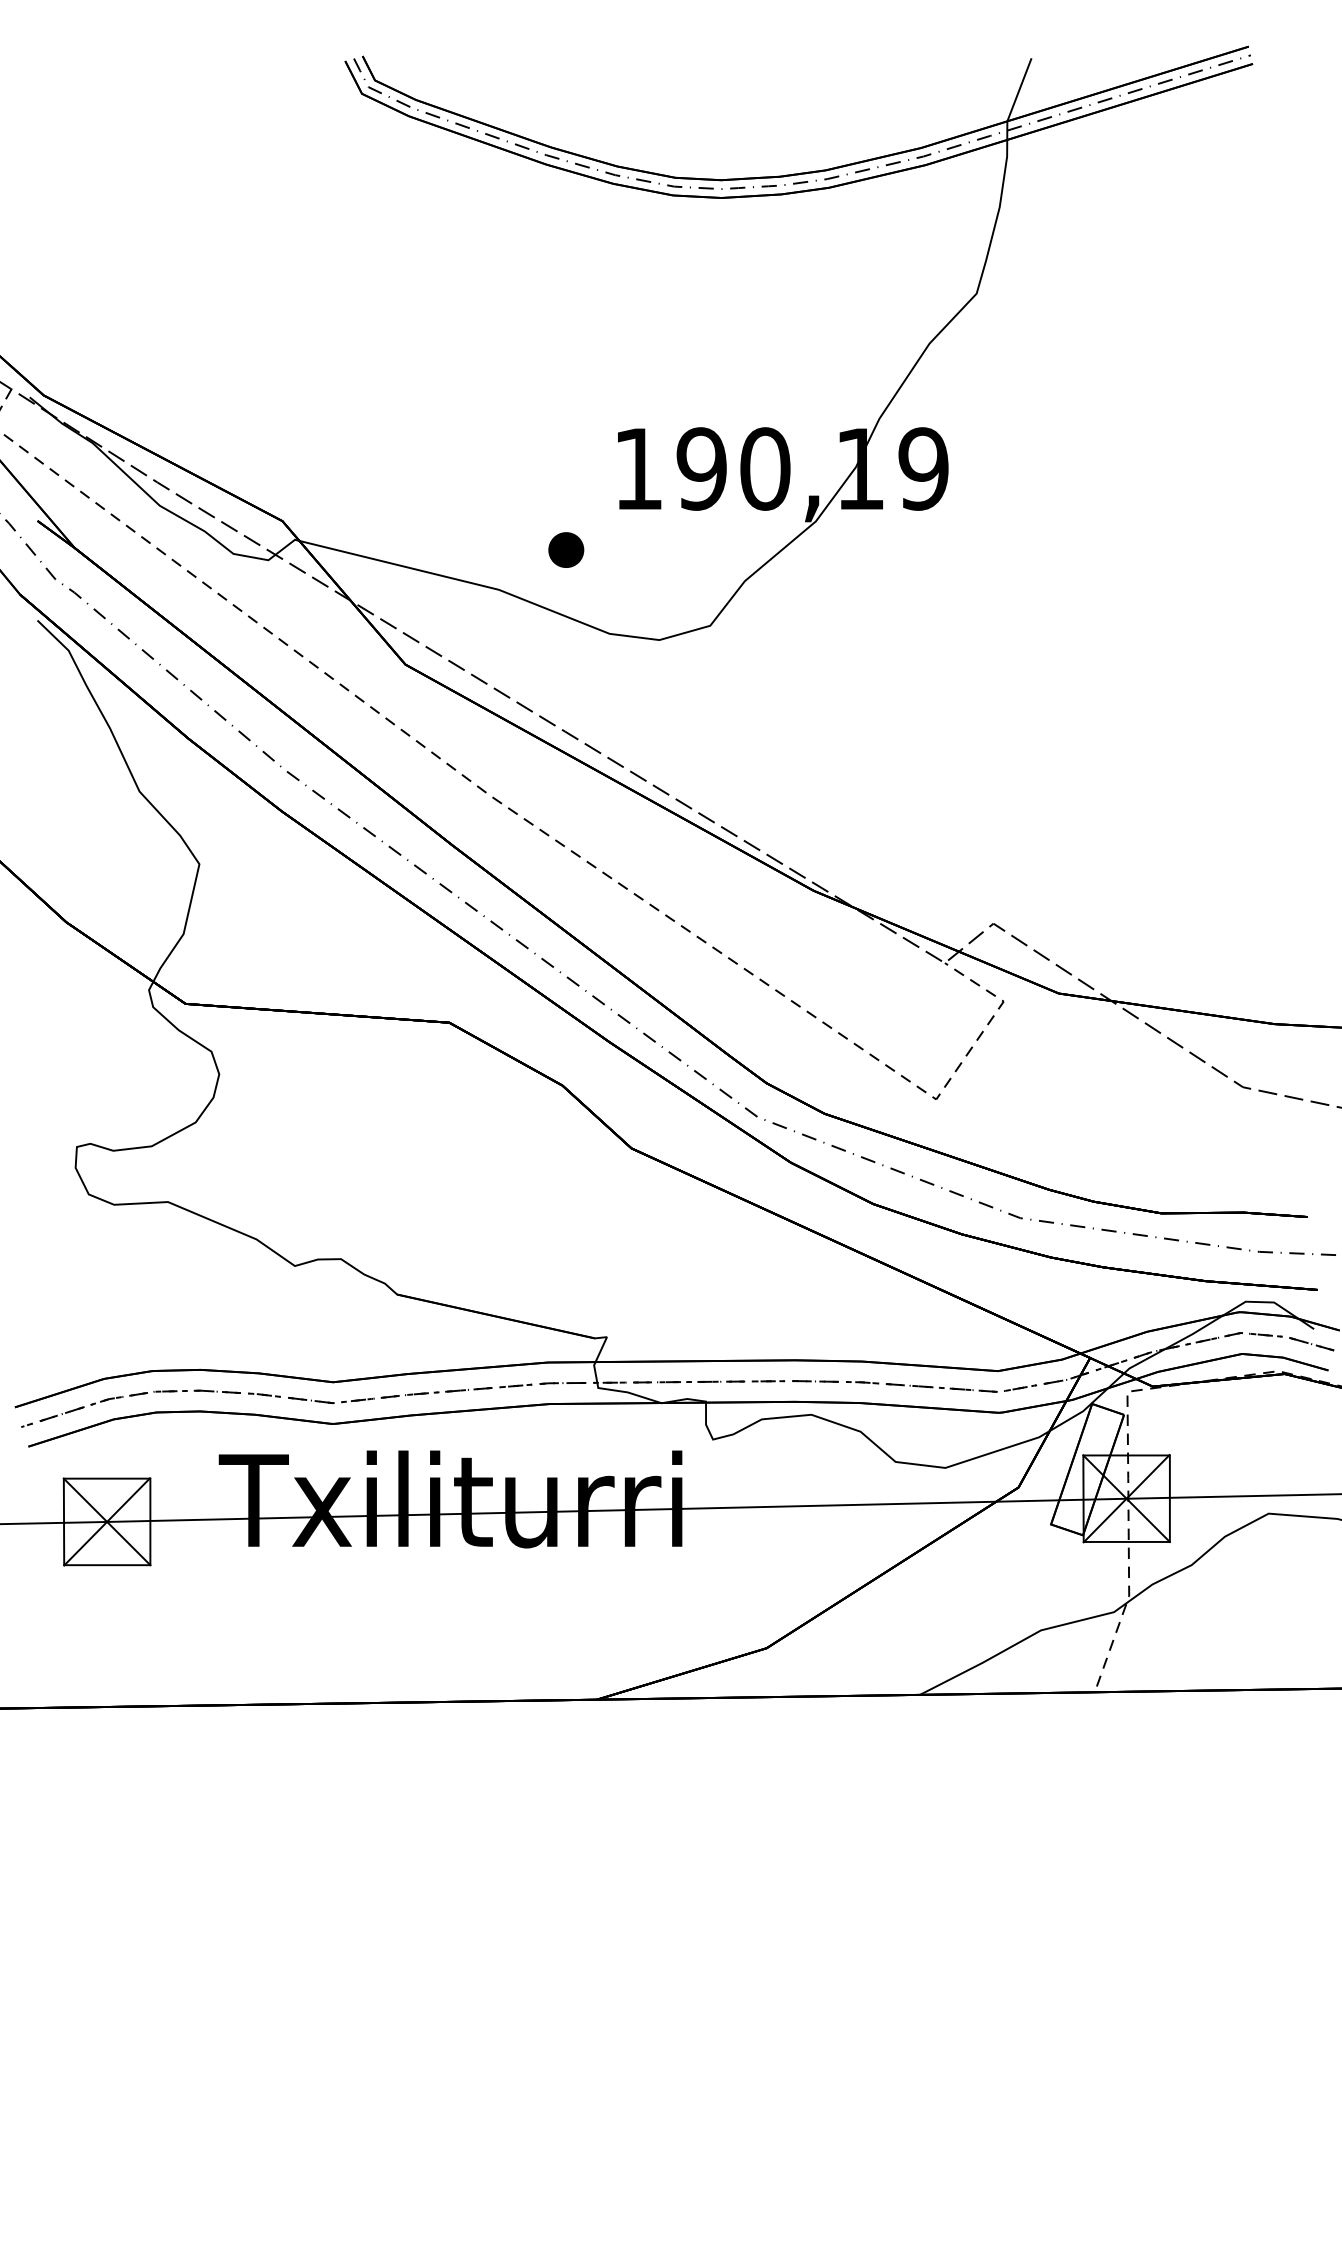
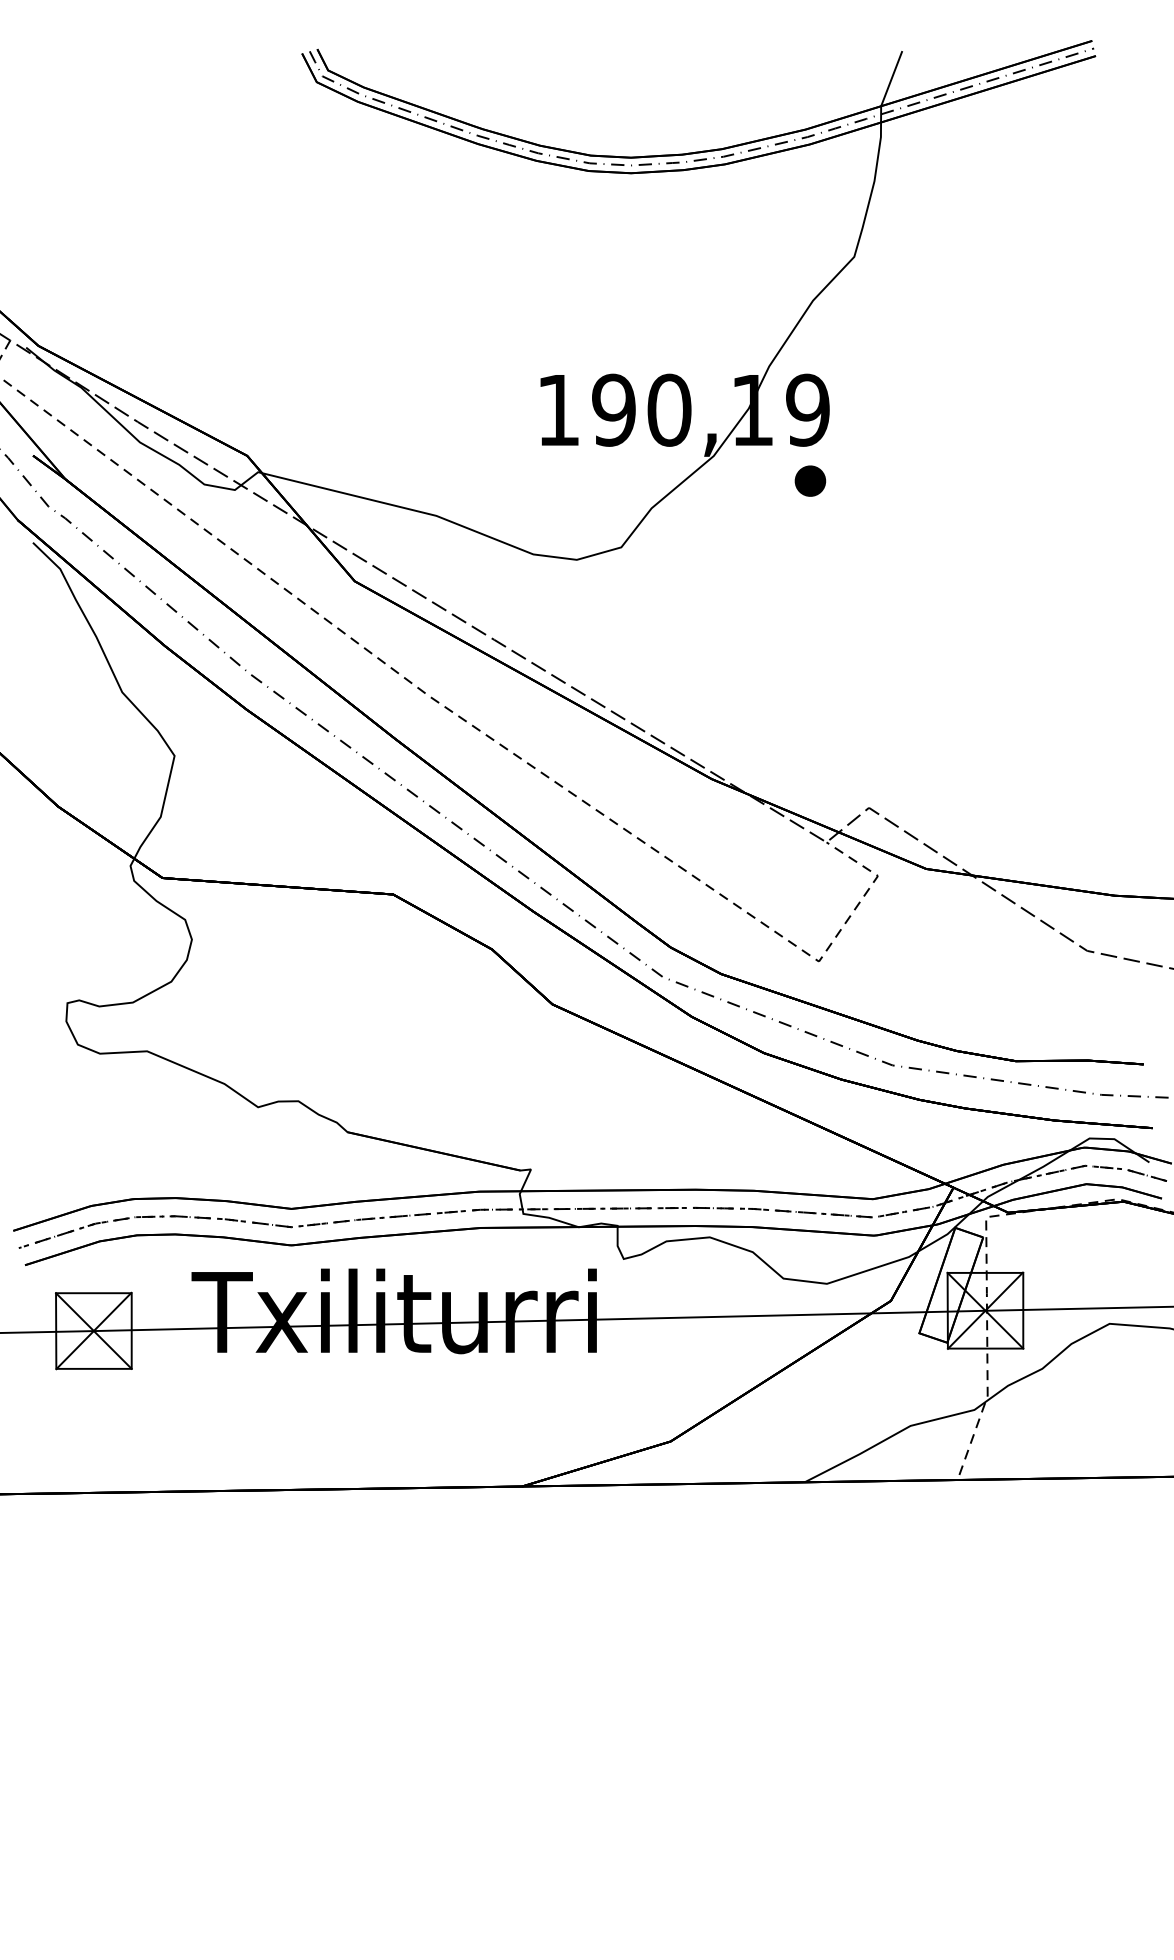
part: (566, 549) -> (810, 480), moved

